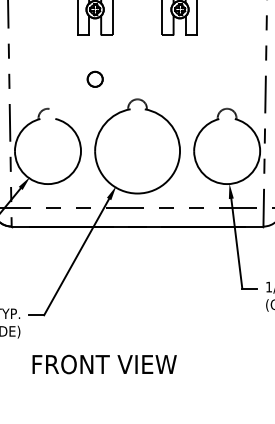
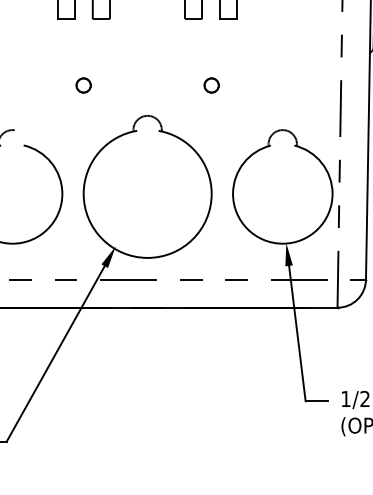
part: (94, 78) -> (82, 84), size x0.62
part: (179, 78) -> (210, 84), added

